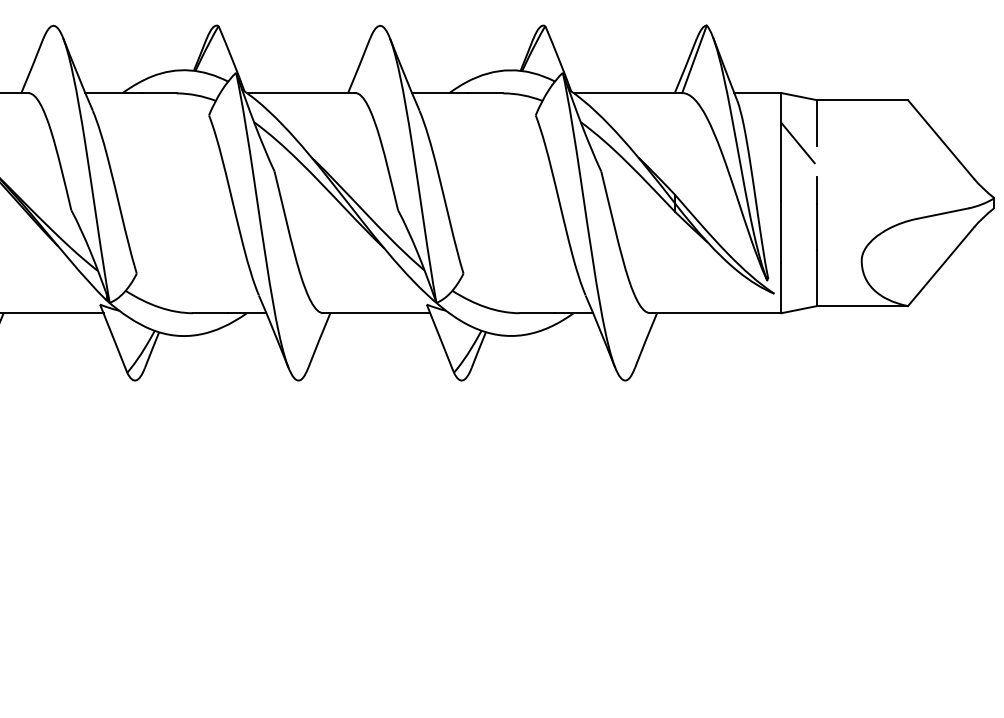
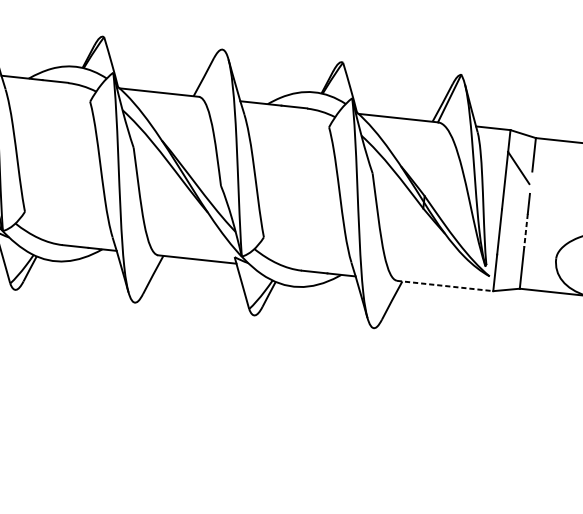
line: (816, 226) -> (525, 230), solid -> dashed
line: (715, 313) -> (445, 286), solid -> dashed

